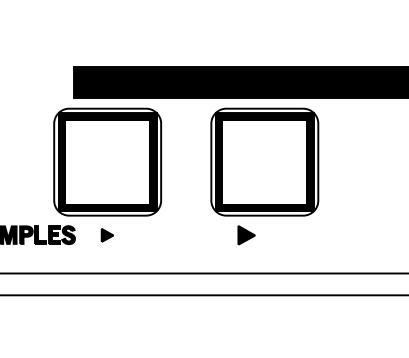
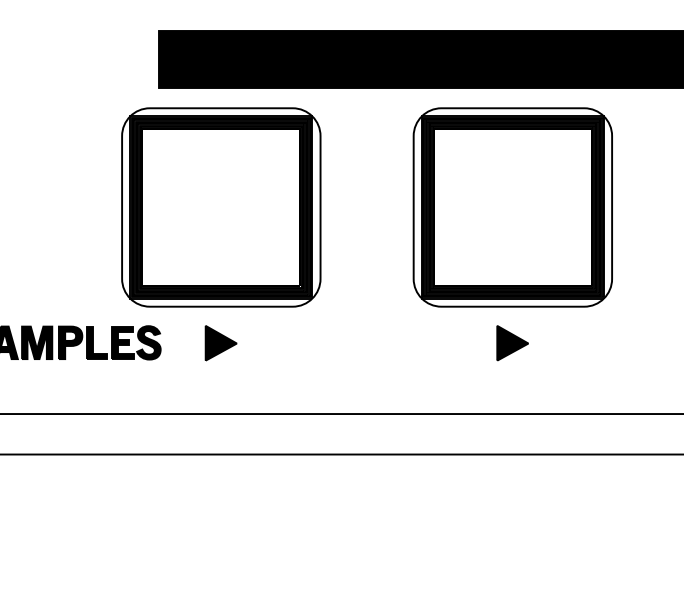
part: (107, 235) -> (220, 343), size x1.43
part: (246, 235) -> (512, 343), moved

